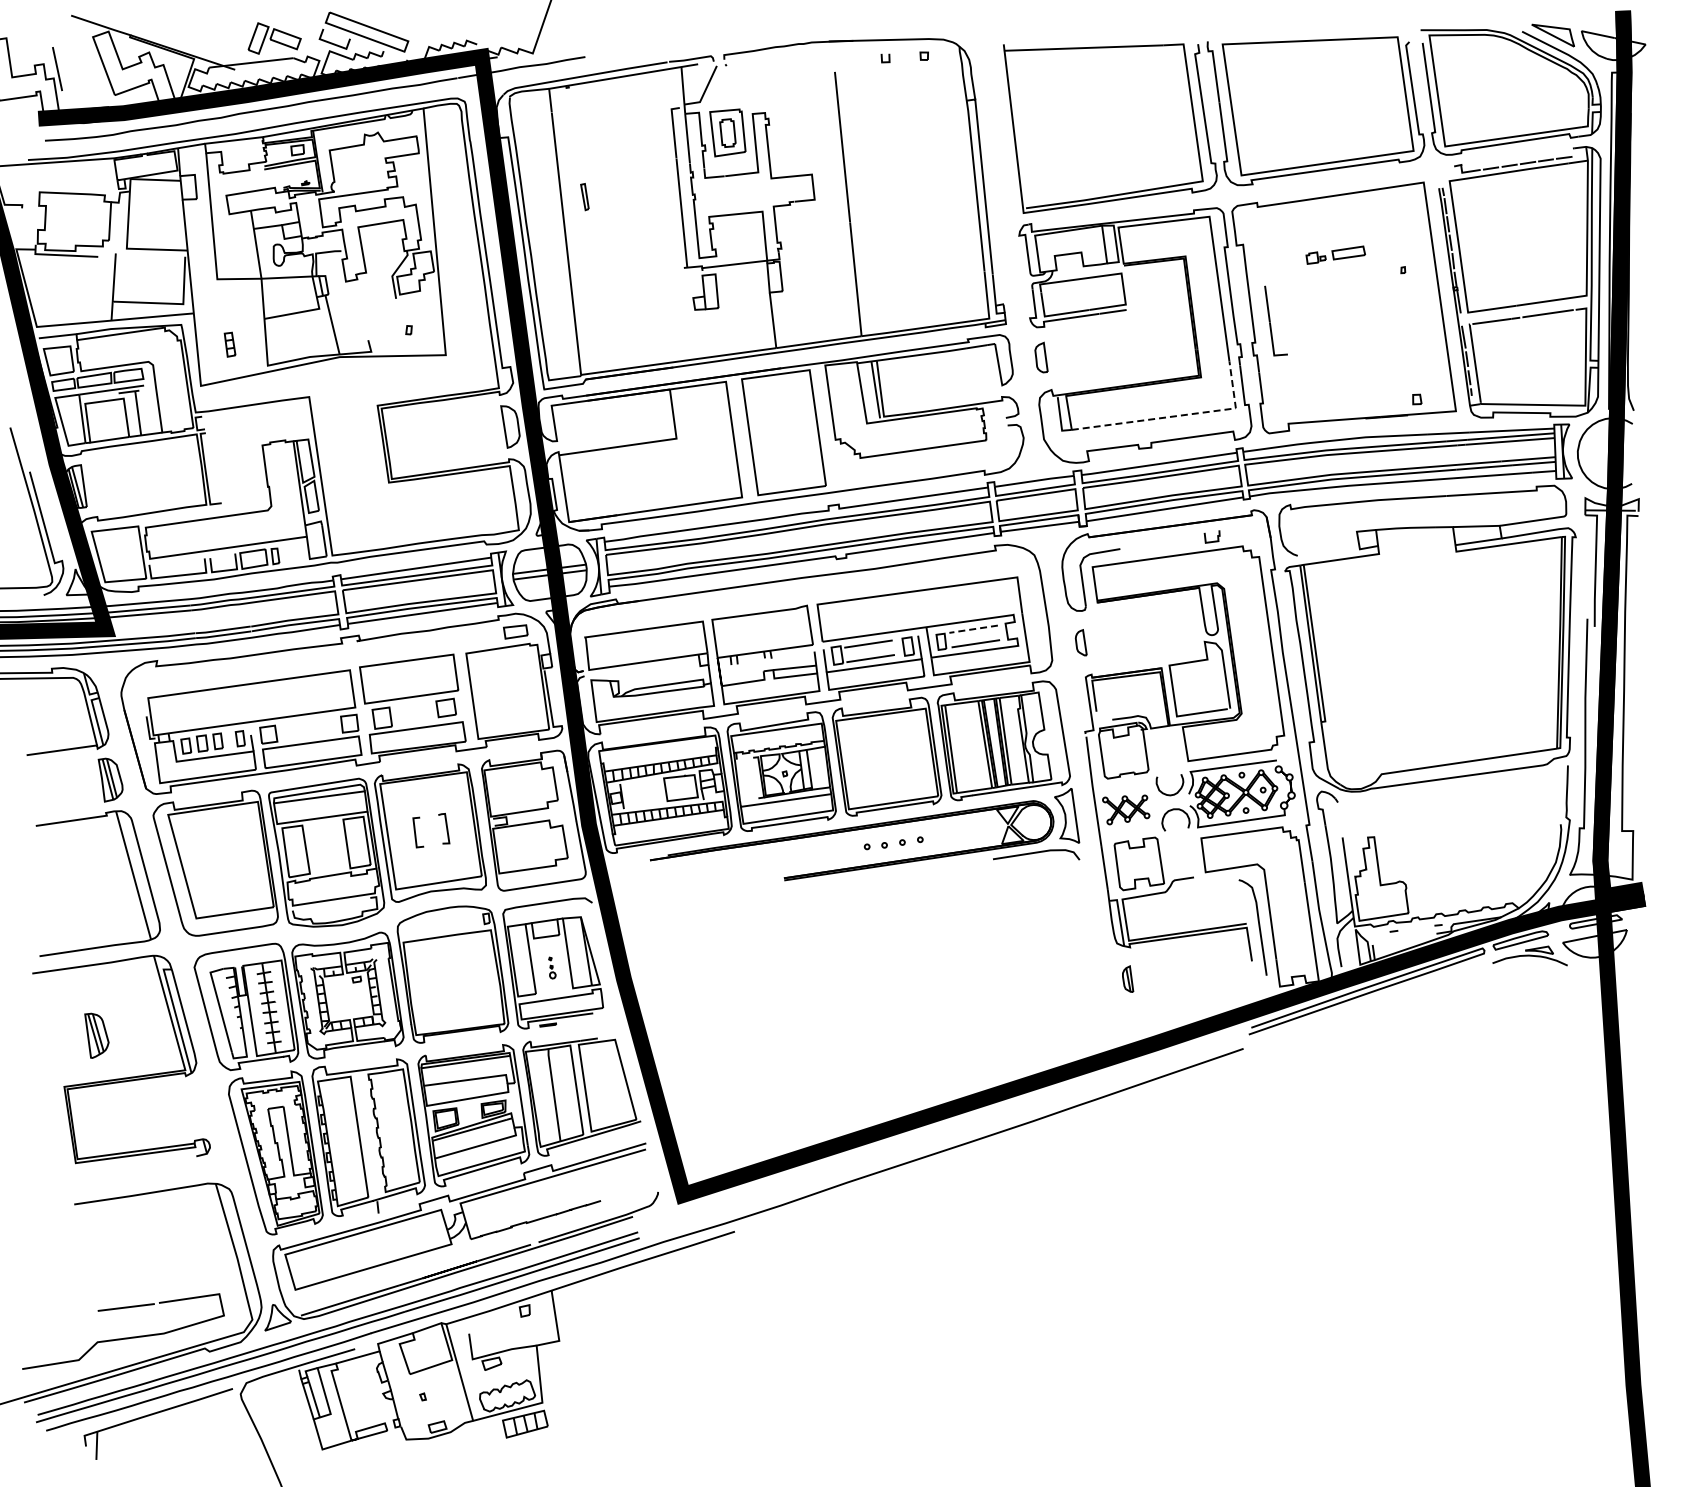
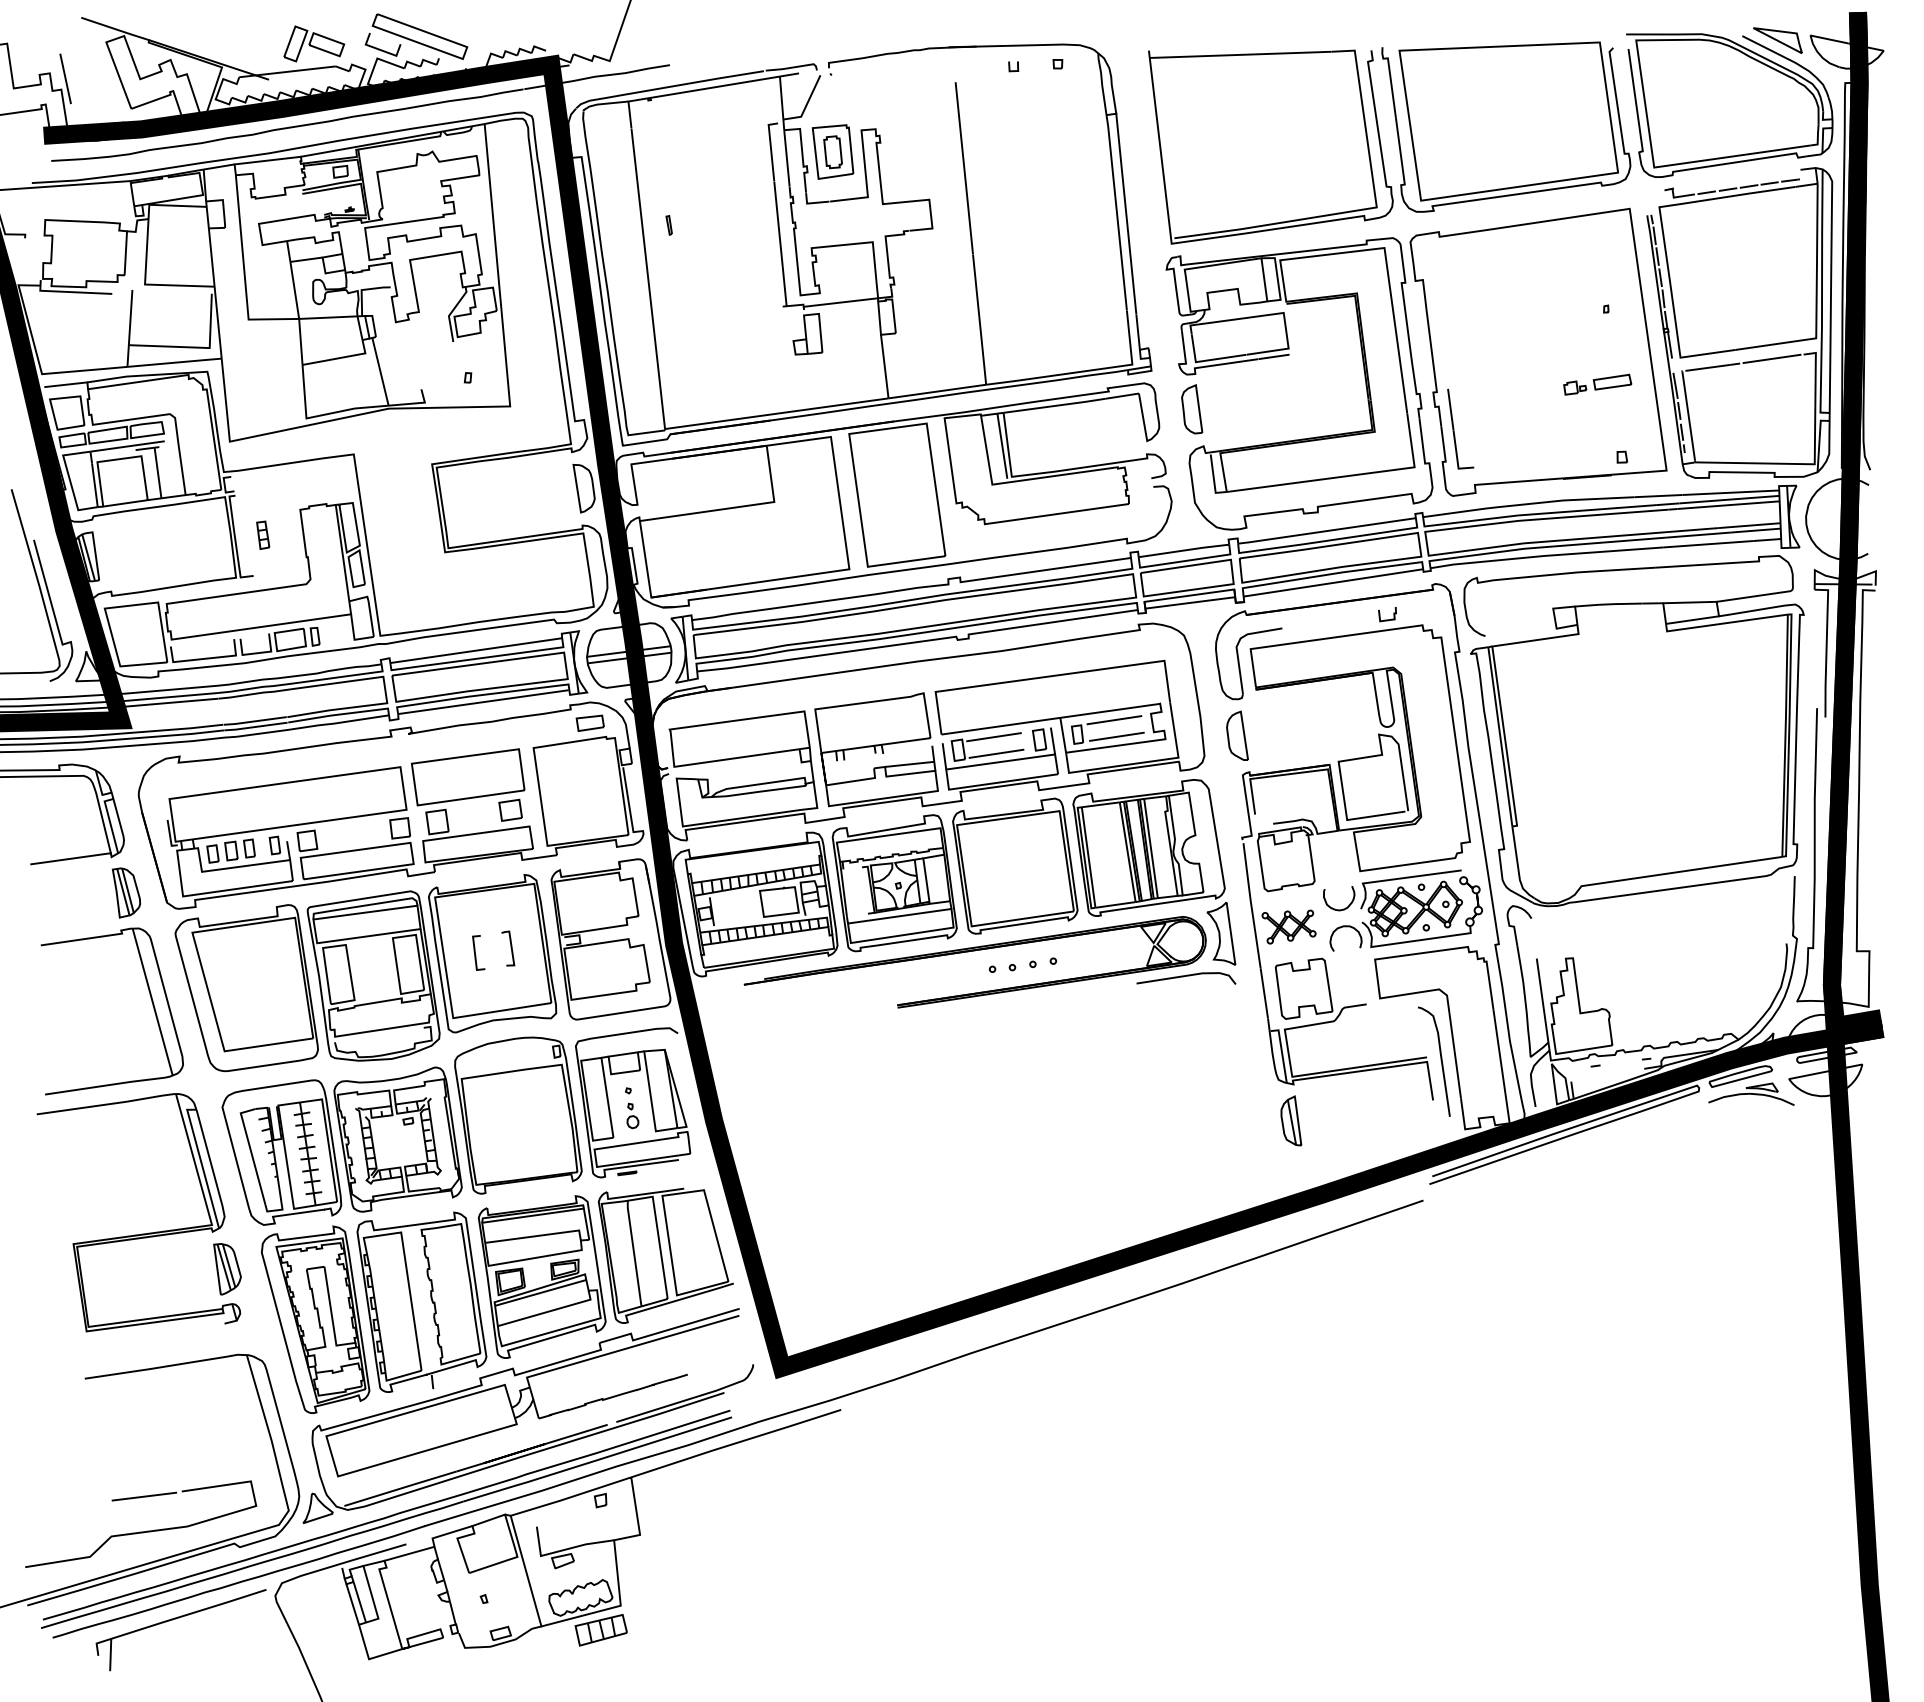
part: (584, 196) -> (668, 224), size x0.62
part: (1335, 254) -> (1597, 383), moved
part: (1275, 320) -> (1459, 428), moved
part: (229, 344) -> (262, 535), moved
part: (1041, 357) -> (1192, 409), size x1.43
line: (1178, 415) -> (1348, 475), dashed -> solid
line: (973, 629) -> (1114, 720), dashed -> solid
part: (1081, 642) -> (1237, 735), size x1.67
part: (552, 967) -> (632, 1107), size x1.67
part: (1127, 978) -> (1290, 1120), size x1.67
part: (96, 1035) -> (227, 1268), moved

